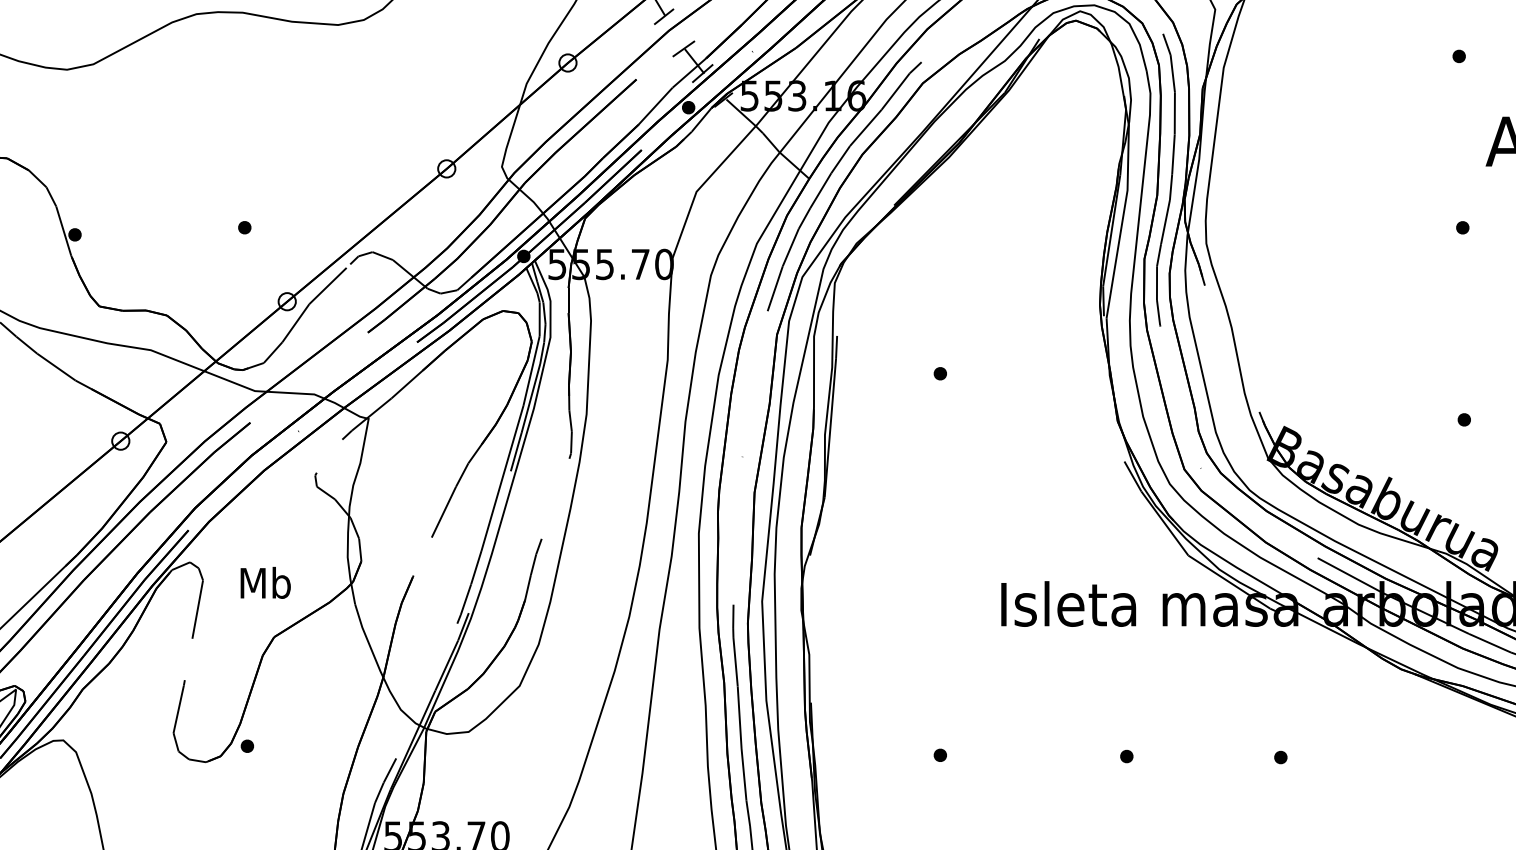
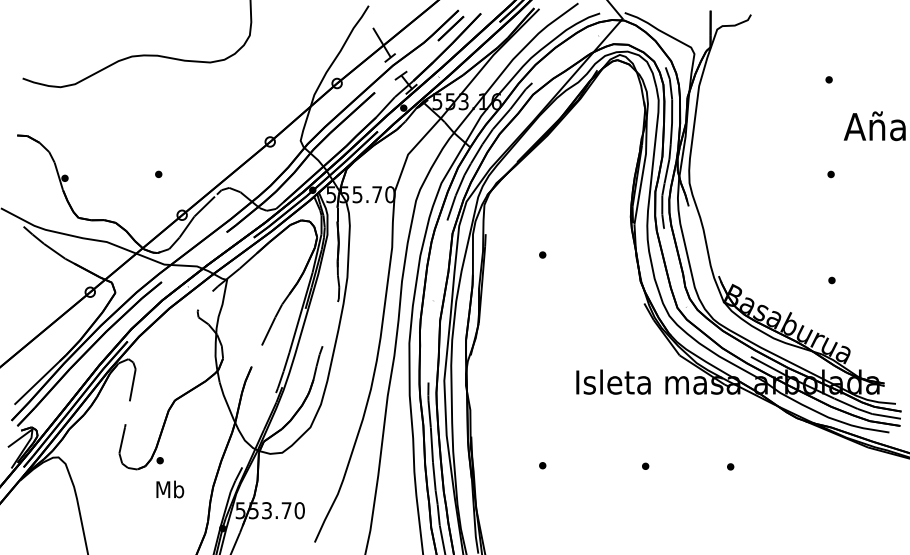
text: (266, 582) -> (170, 489), moved

